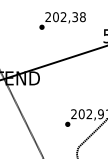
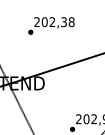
text: (62, 20) -> (51, 25), moved

